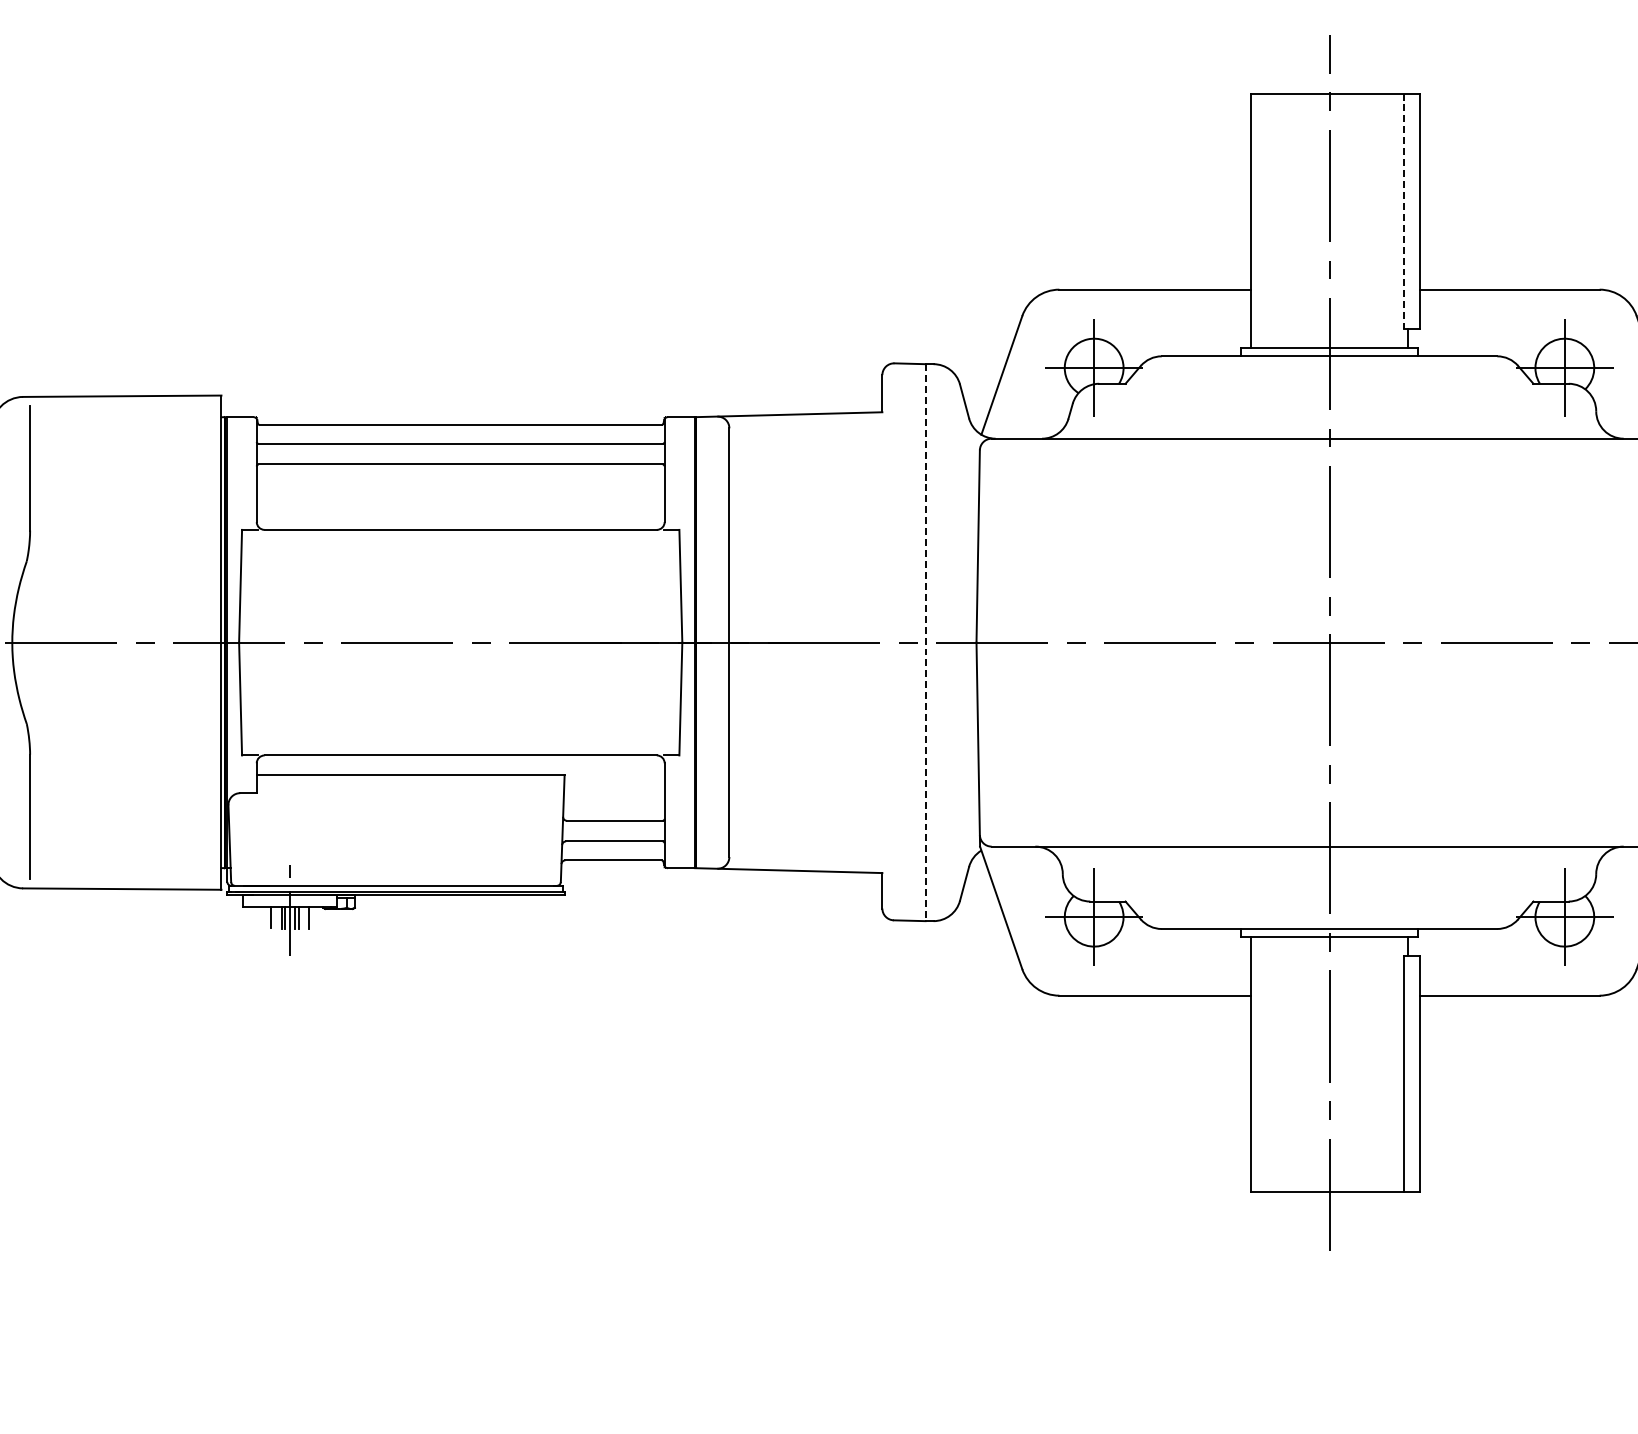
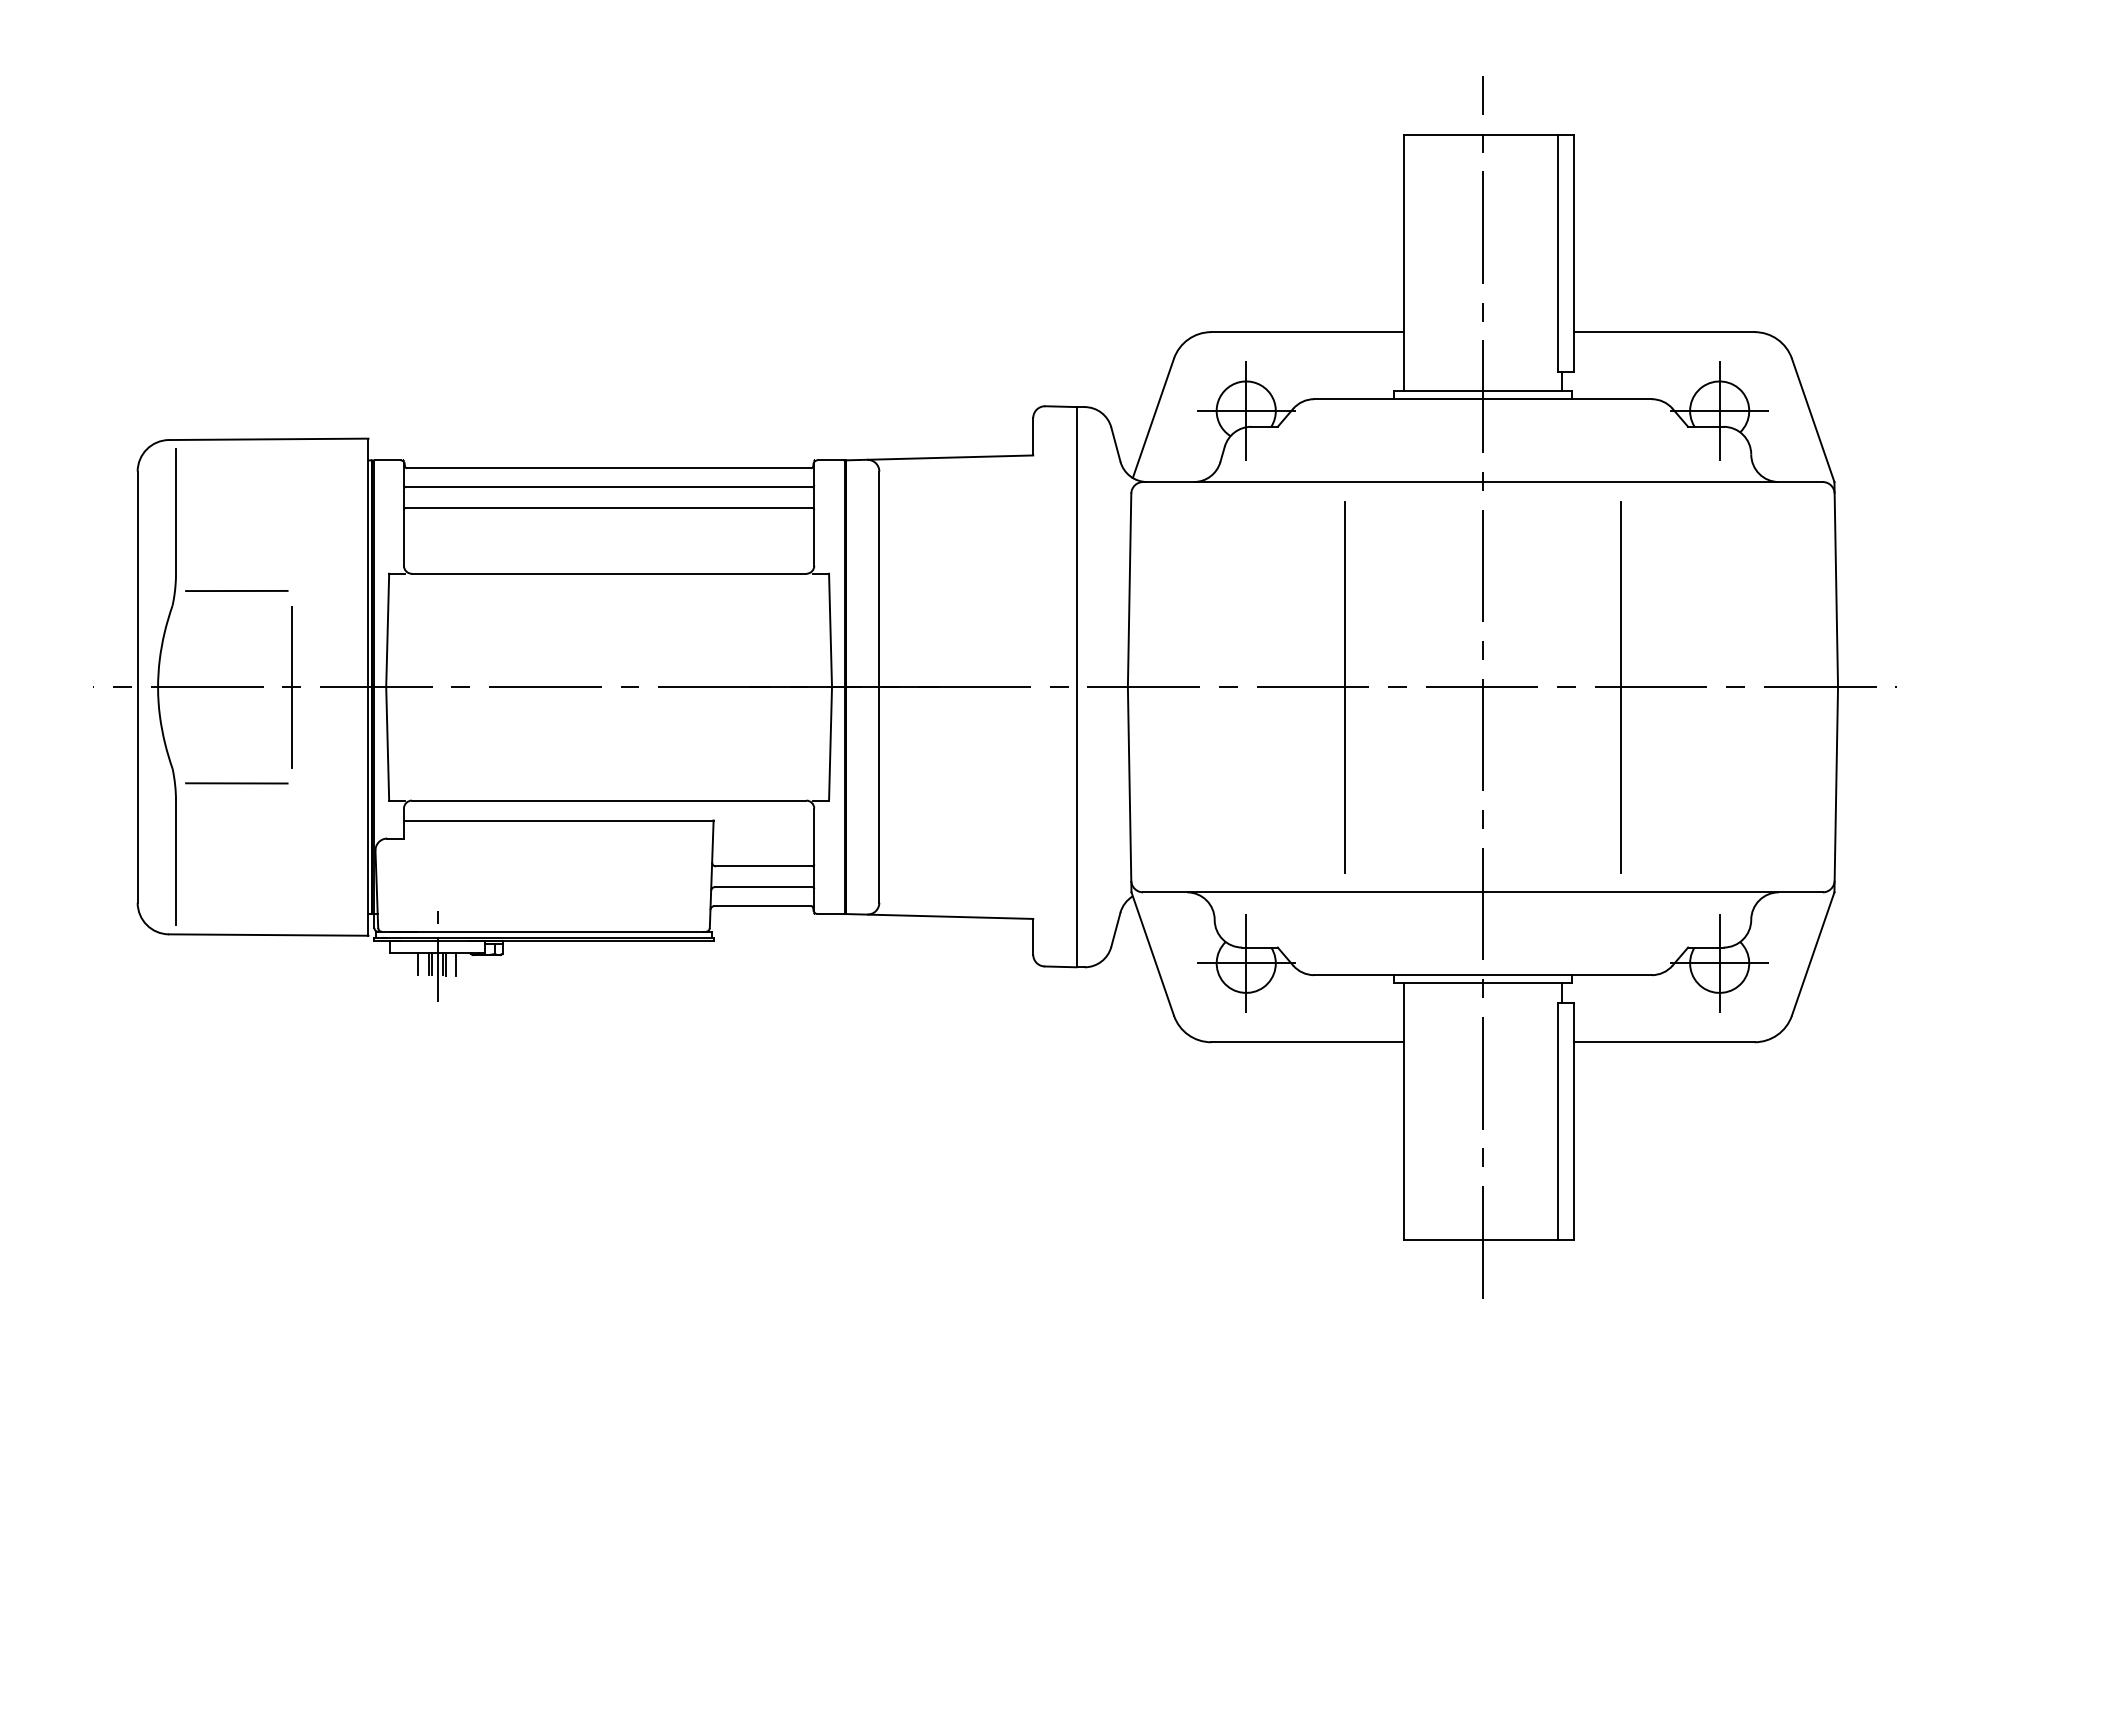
line: (1404, 211) -> (1558, 253), dashed -> solid
line: (90, 546) -> (236, 590), added
line: (144, 641) -> (291, 686), added
line: (1191, 641) -> (1344, 686), added
line: (1467, 641) -> (1621, 686), added
line: (925, 642) -> (1076, 687), dashed -> solid
line: (90, 738) -> (236, 783), added

